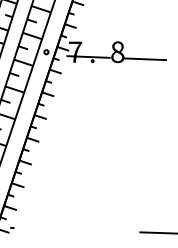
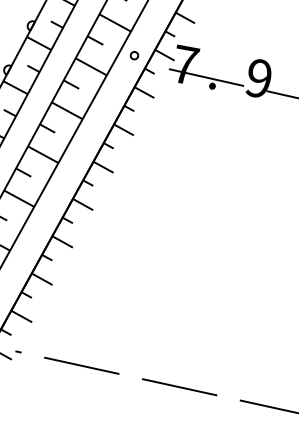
text: (117, 52) -> (258, 78), 8 -> 9
line: (48, 228) -> (81, 364), added
line: (104, 230) -> (178, 385), added

